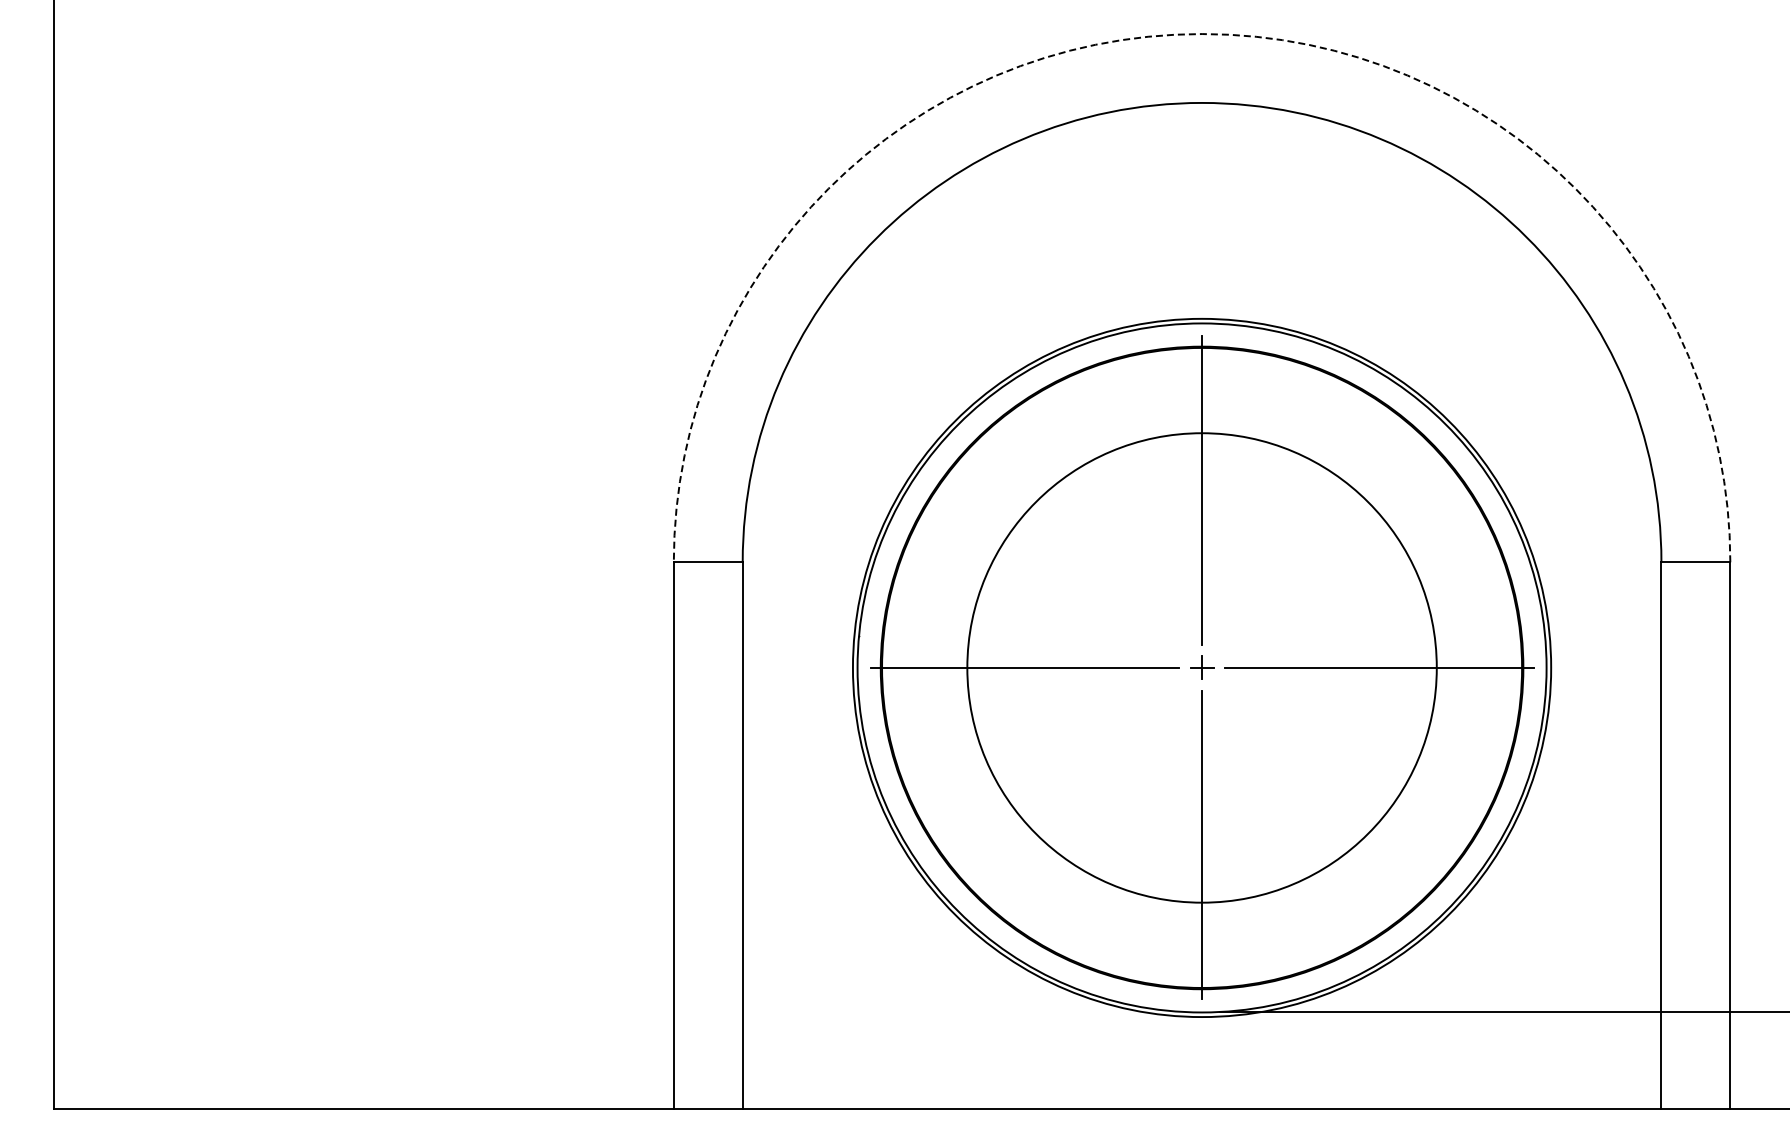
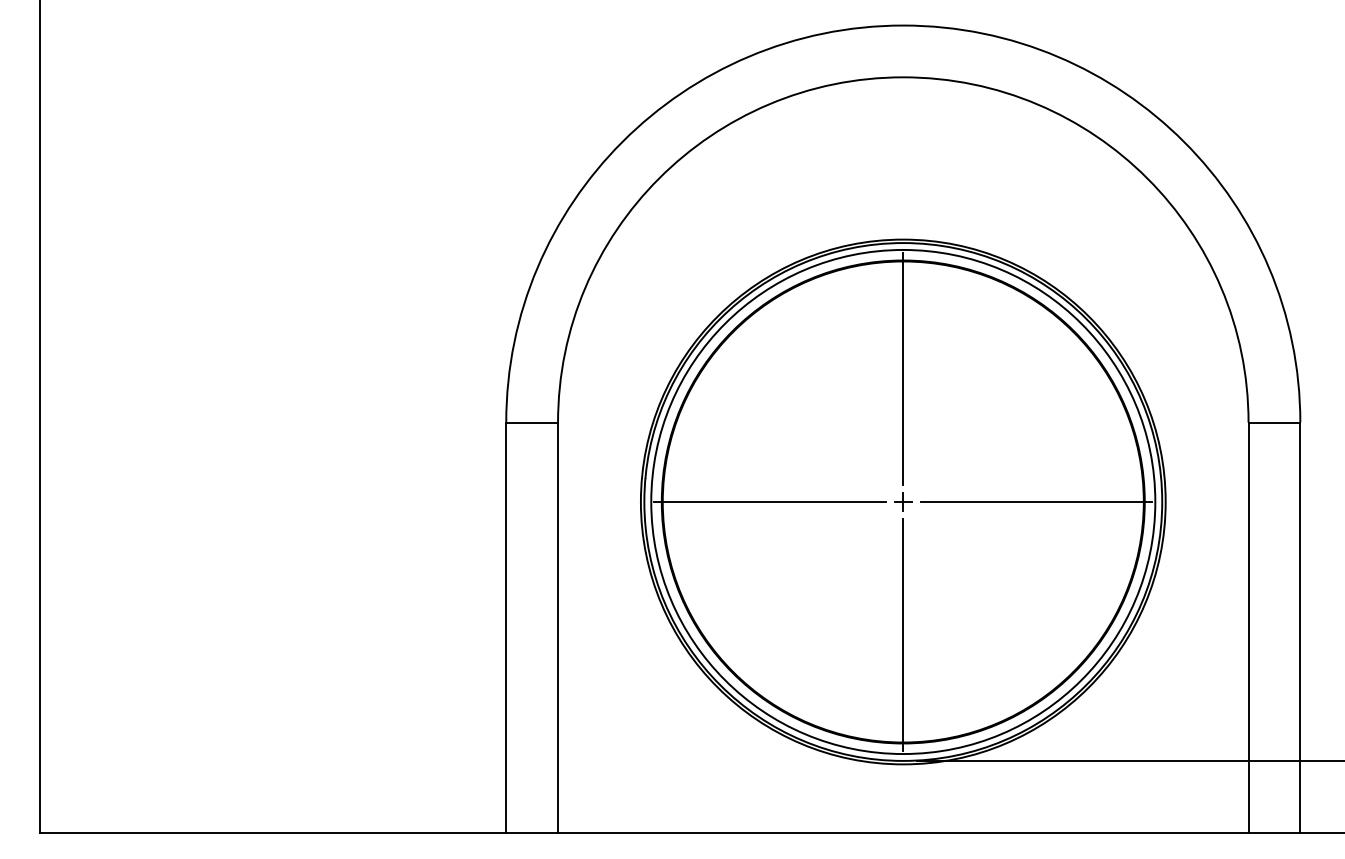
arc: (1202, 34) -> (903, 25), dashed -> solid
circle: (1201, 667) -> (902, 501), size x1.43

